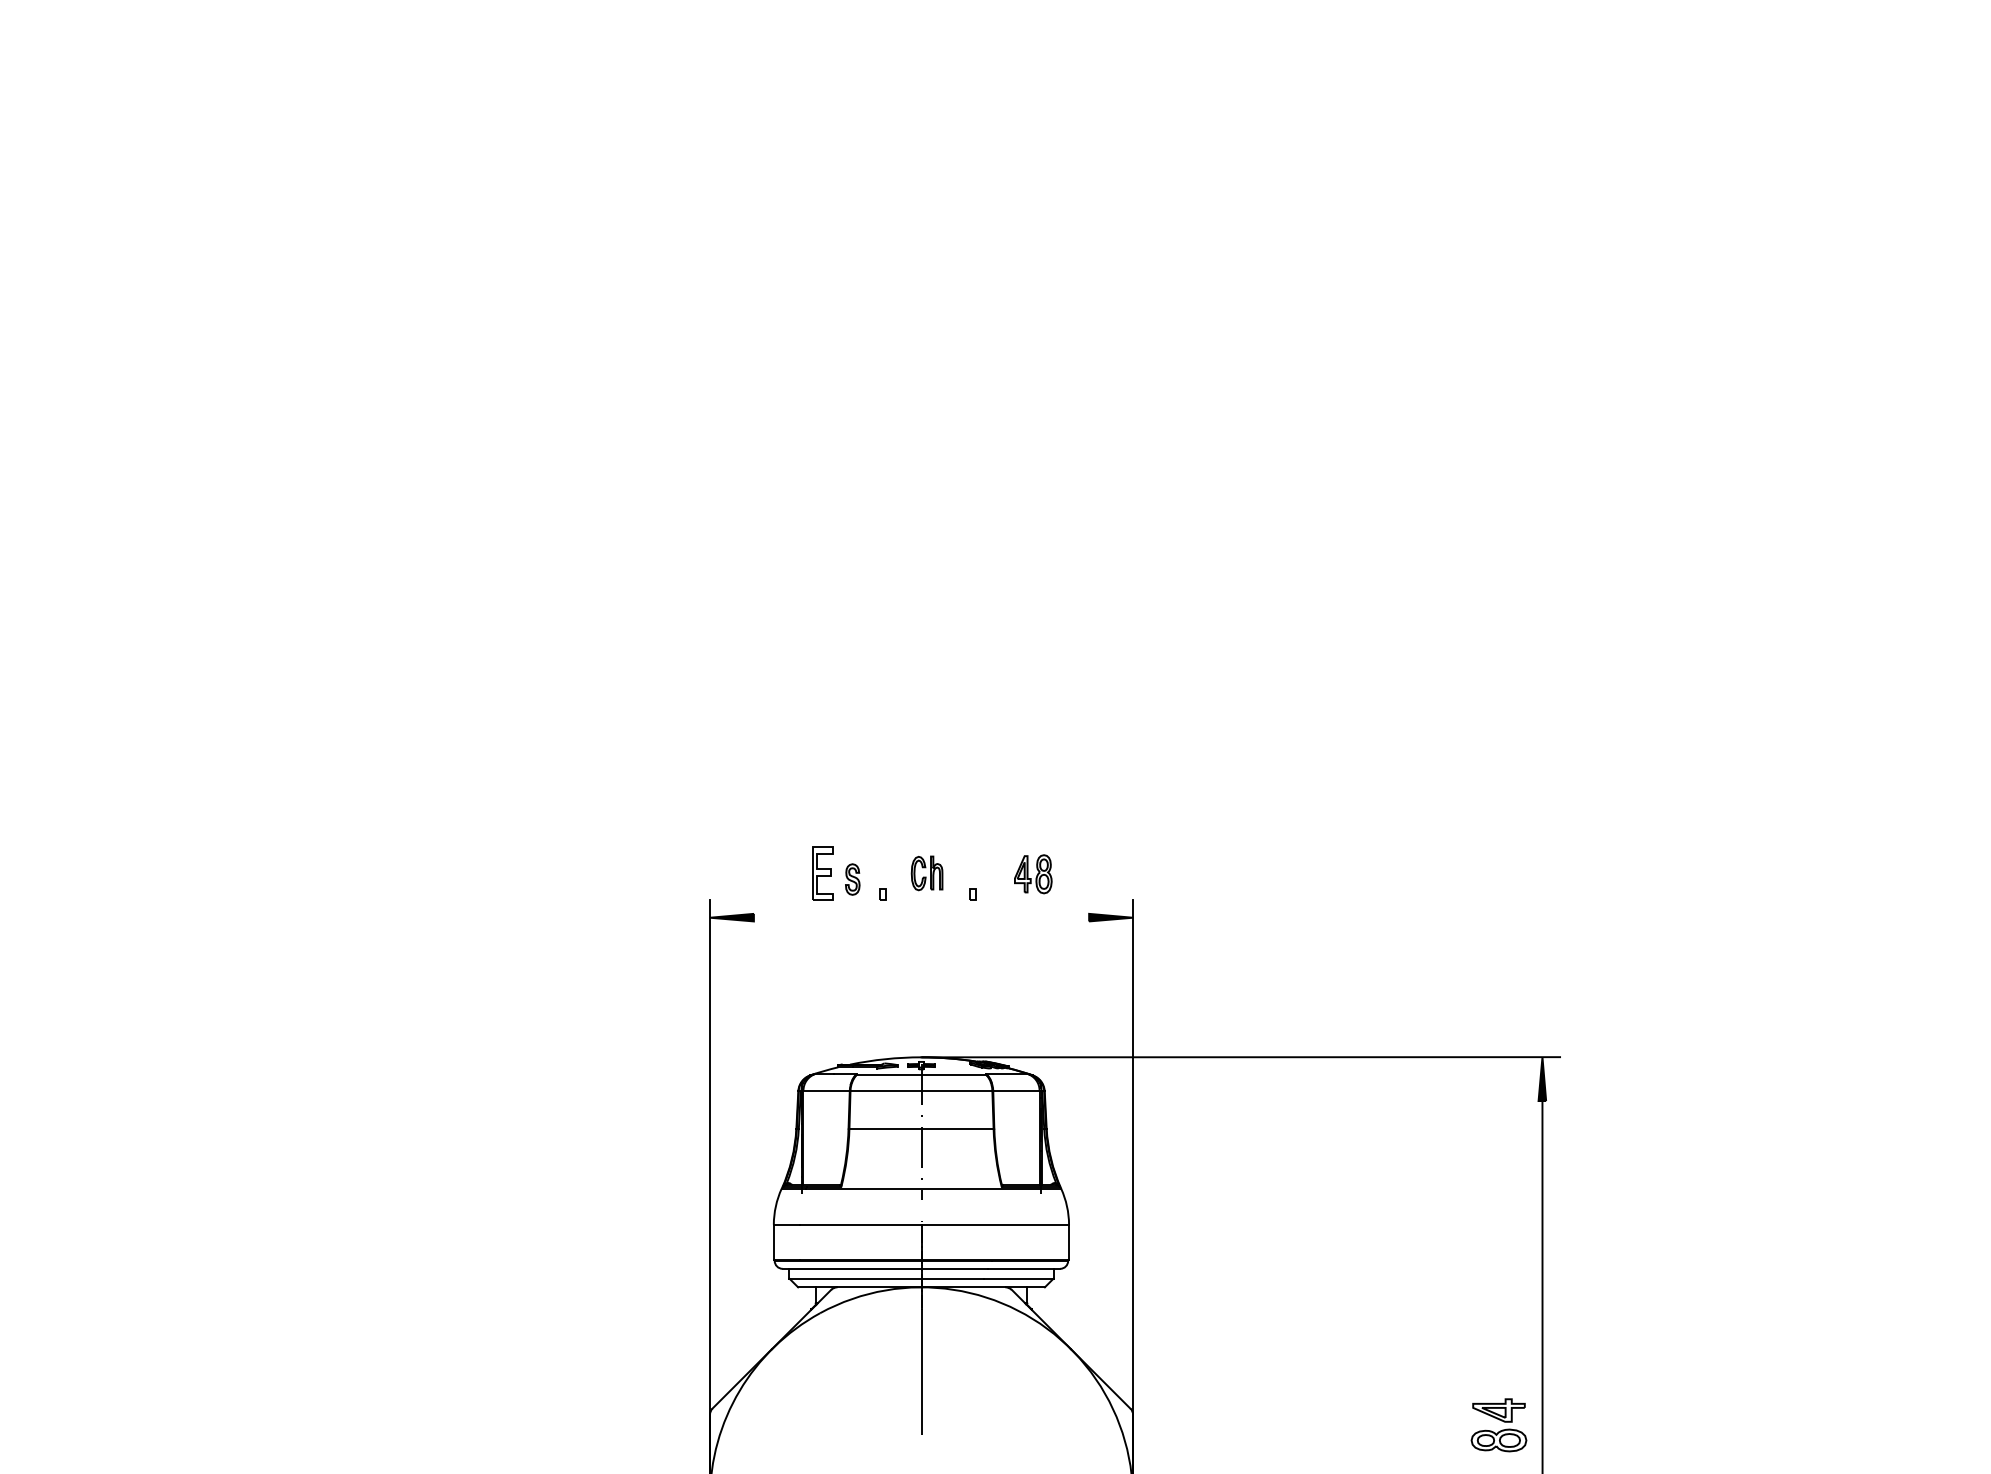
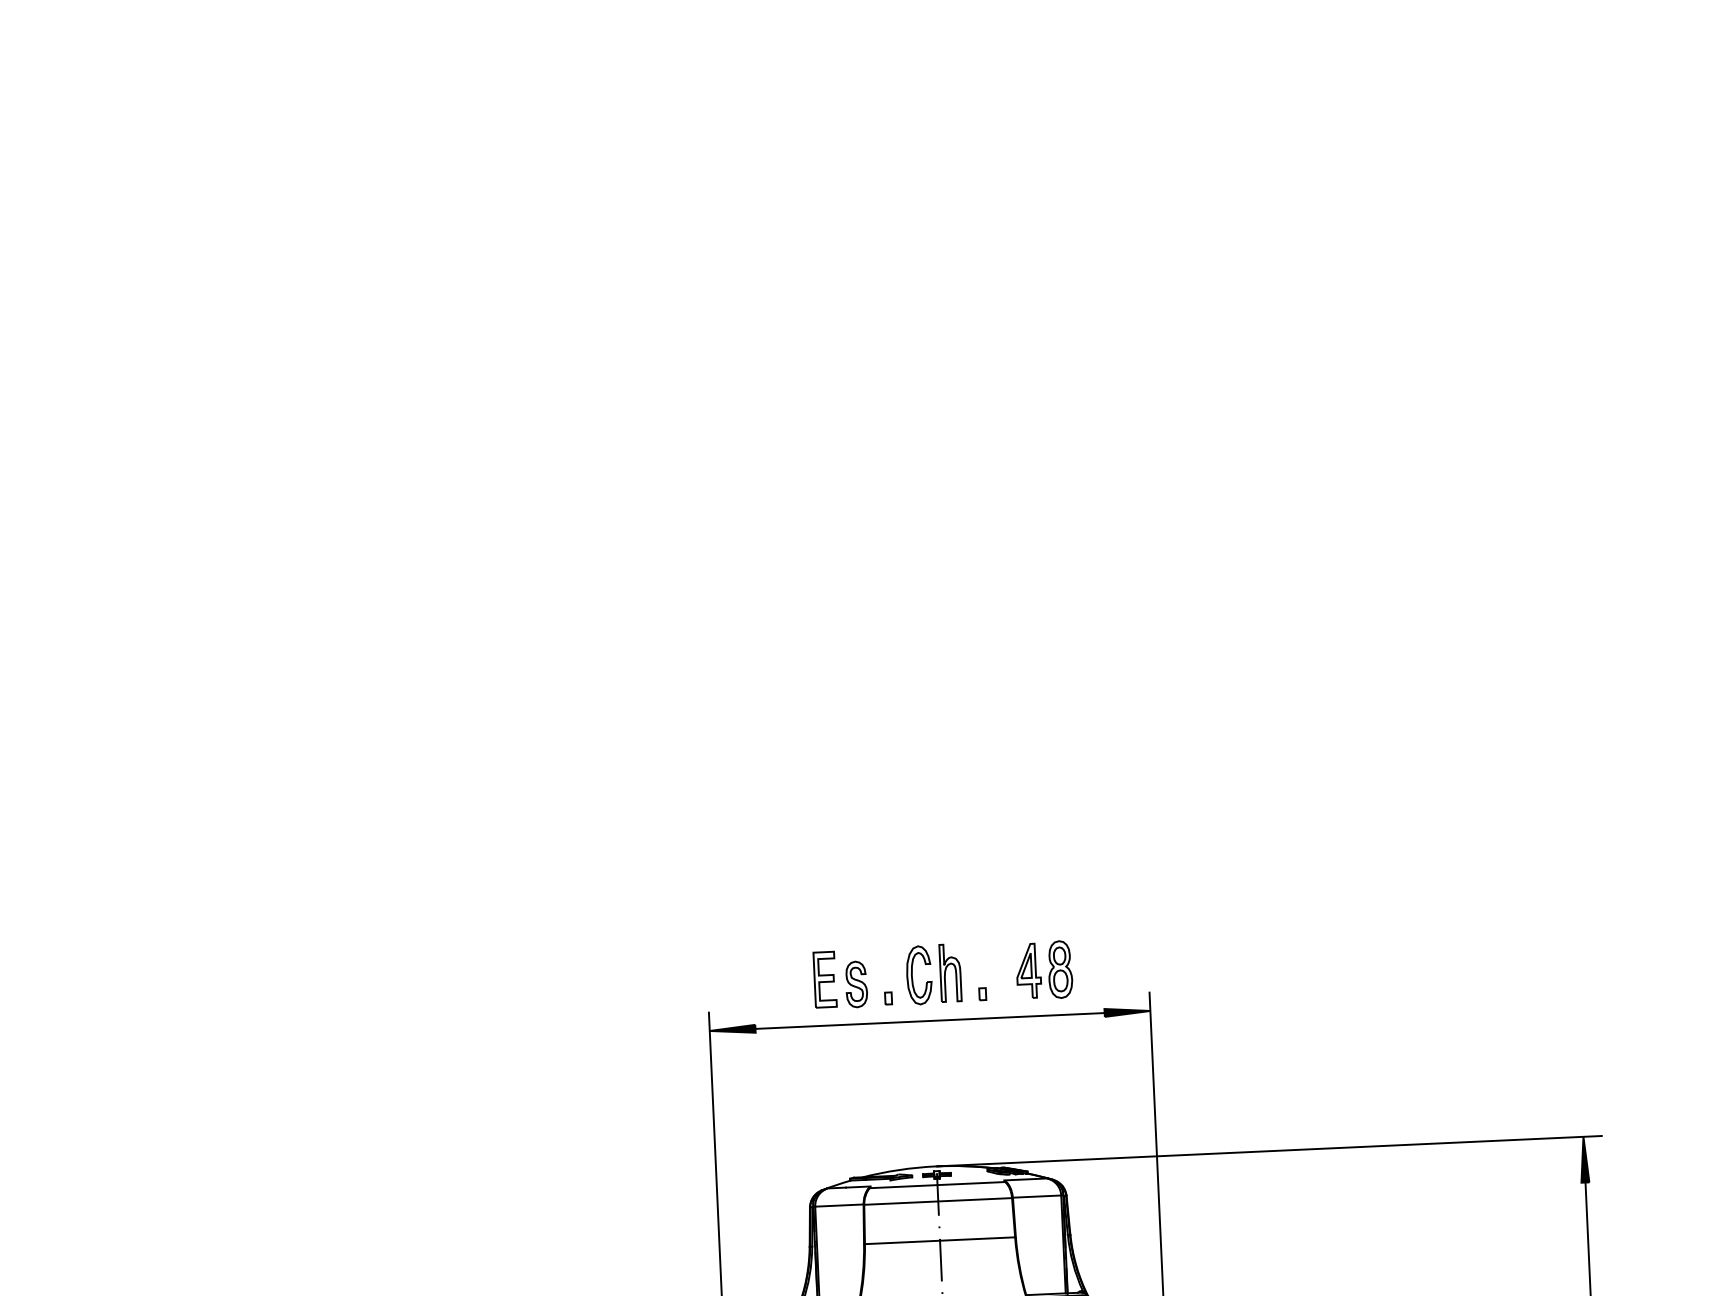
part: (926, 873) -> (933, 974), size x1.67
part: (1033, 874) -> (1044, 970), size x1.43
part: (852, 879) -> (856, 984), size x1.43
line: (921, 917) -> (930, 1020), added

